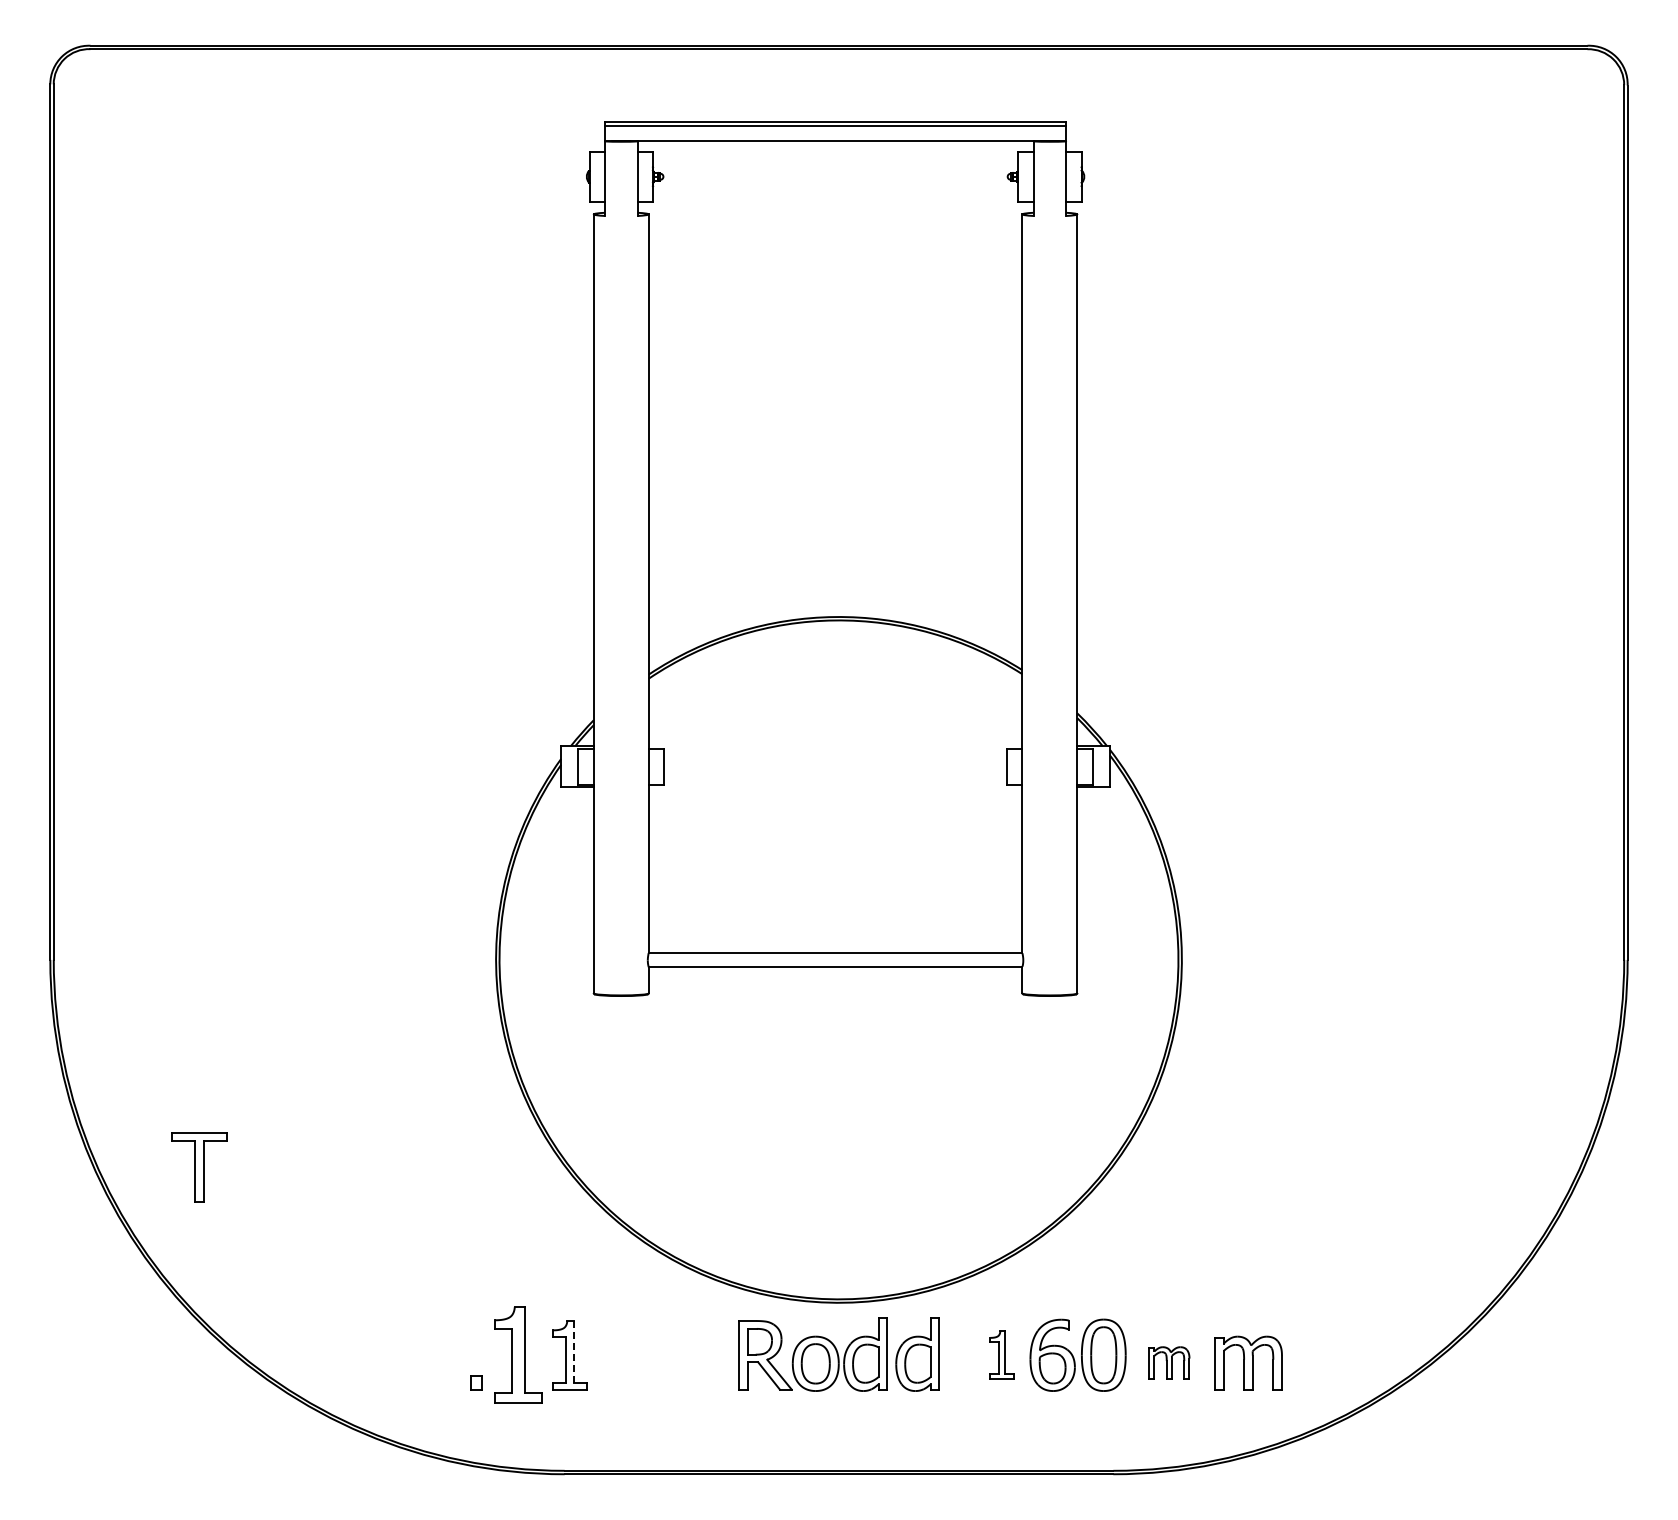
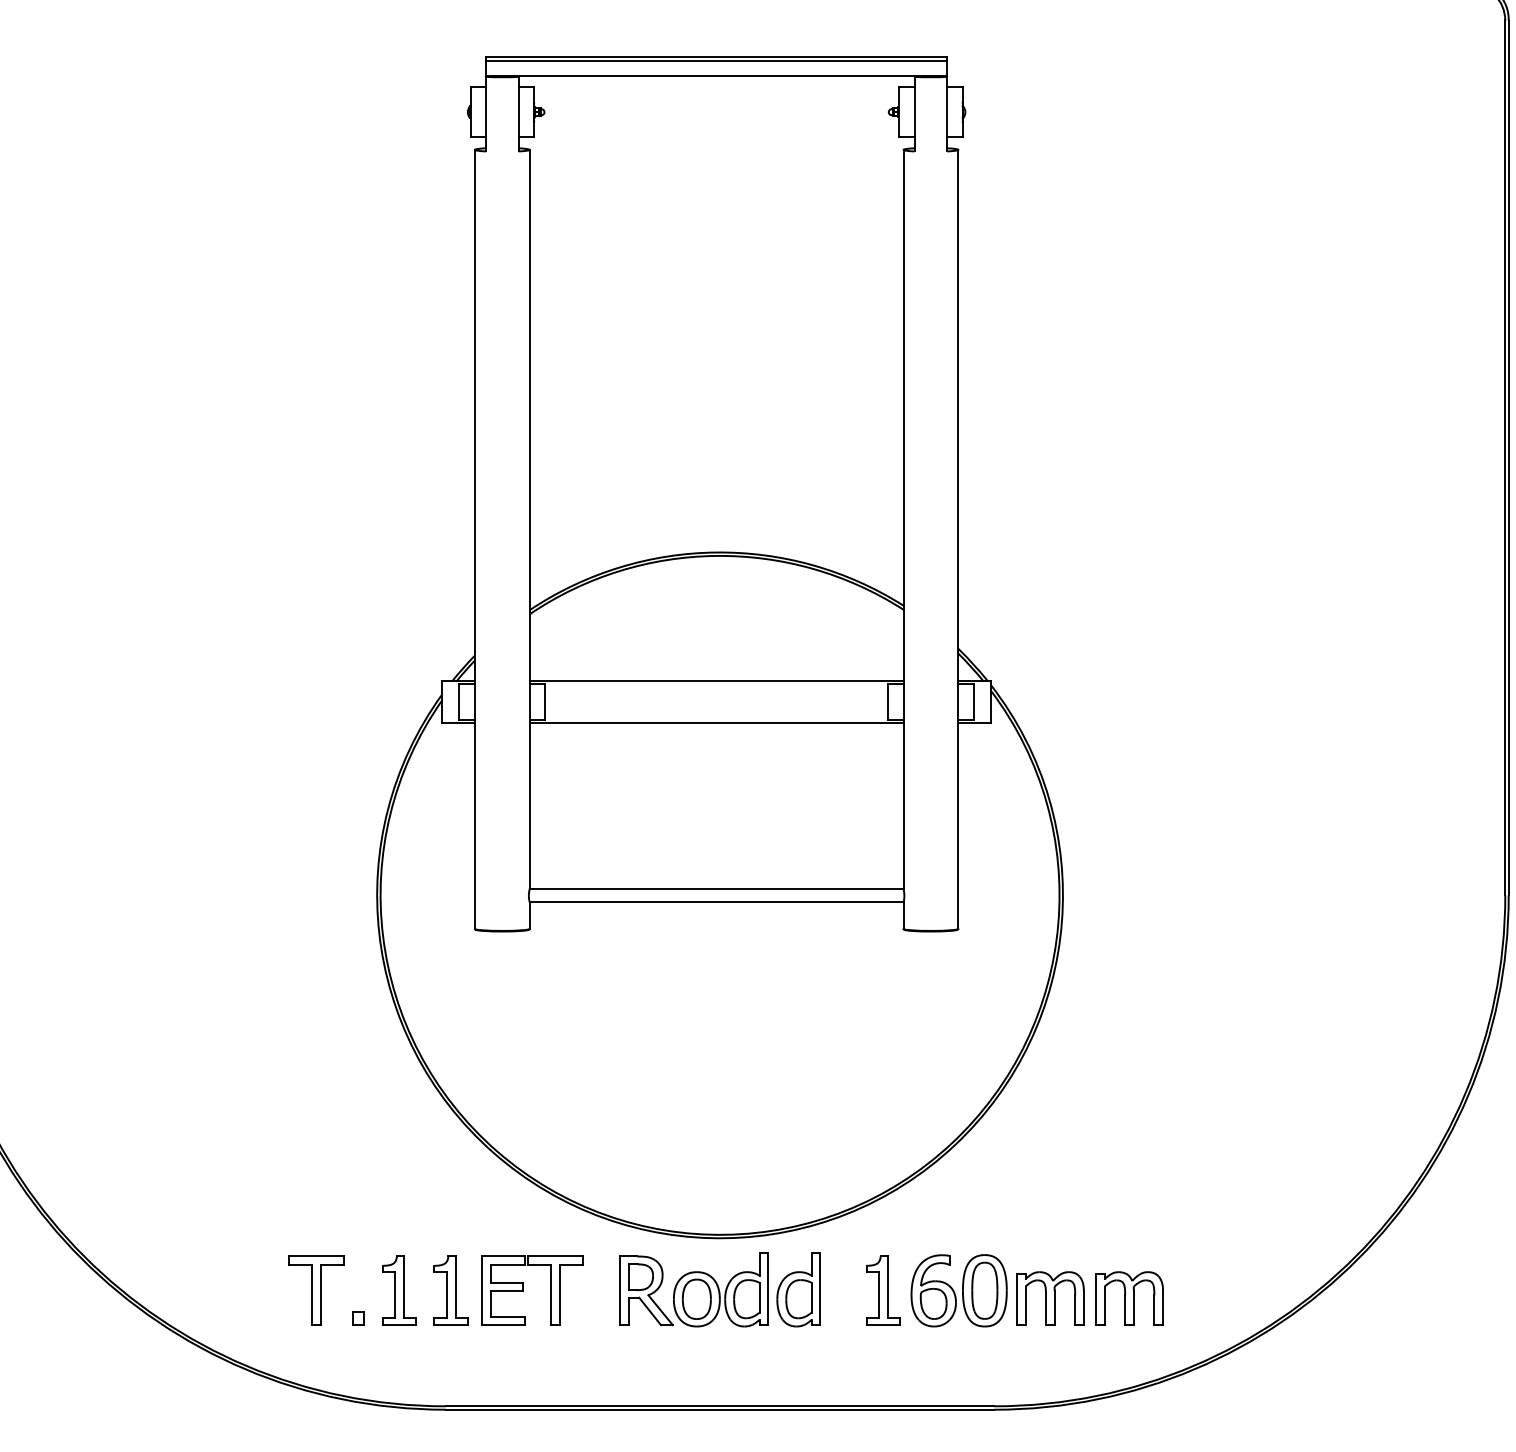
line: (835, 745) -> (716, 680), added
line: (835, 787) -> (716, 722), added
part: (199, 1167) -> (316, 1290), moved
line: (574, 1351) -> (455, 1286), dashed -> solid
part: (518, 1355) -> (399, 1290), size x0.71
part: (642, 1355) -> (523, 1290), added
part: (1001, 1355) -> (882, 1290), size x1.43
part: (1169, 1362) -> (1050, 1297), size x1.67

